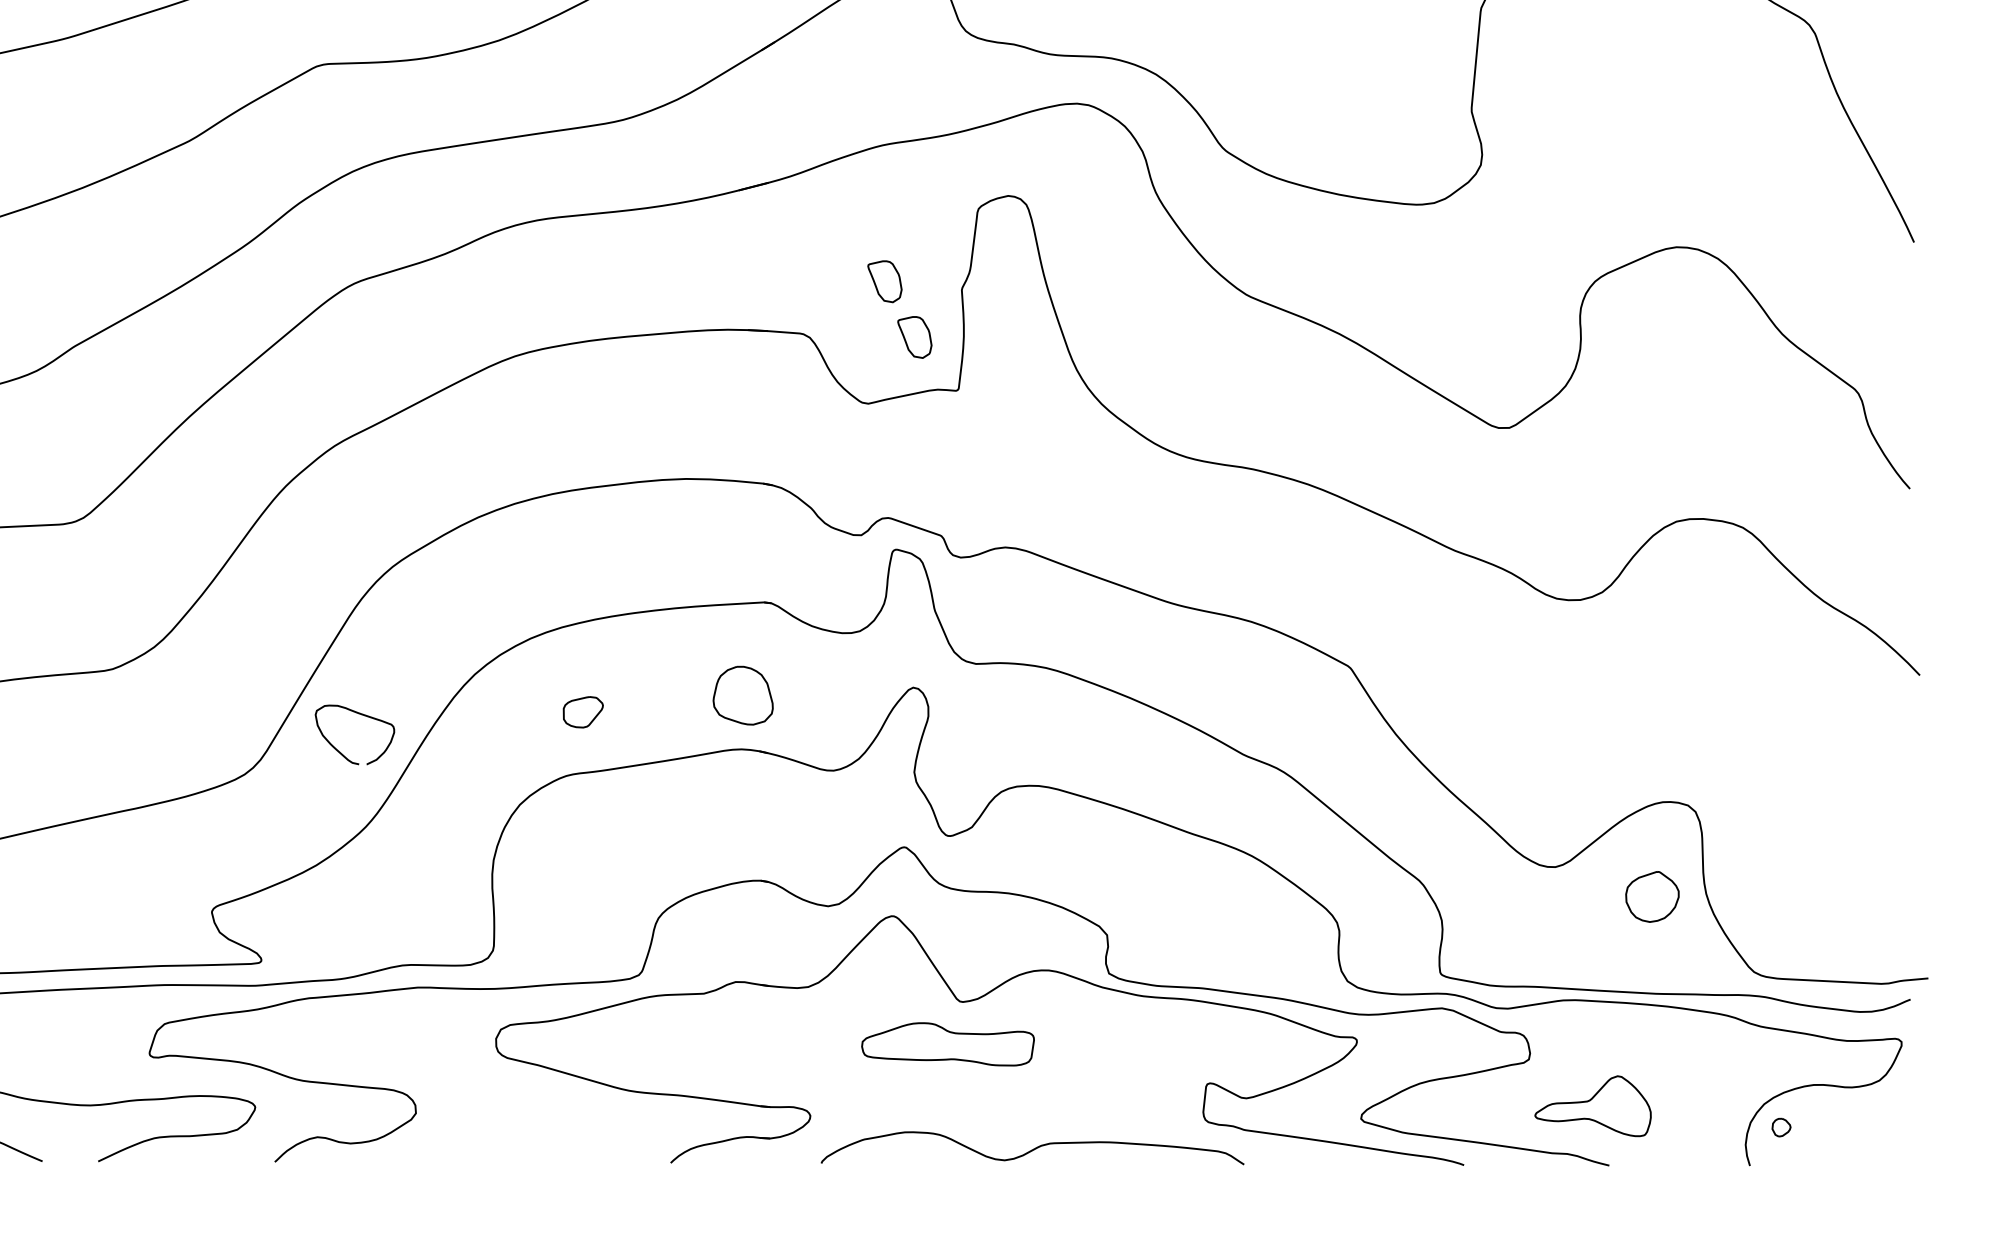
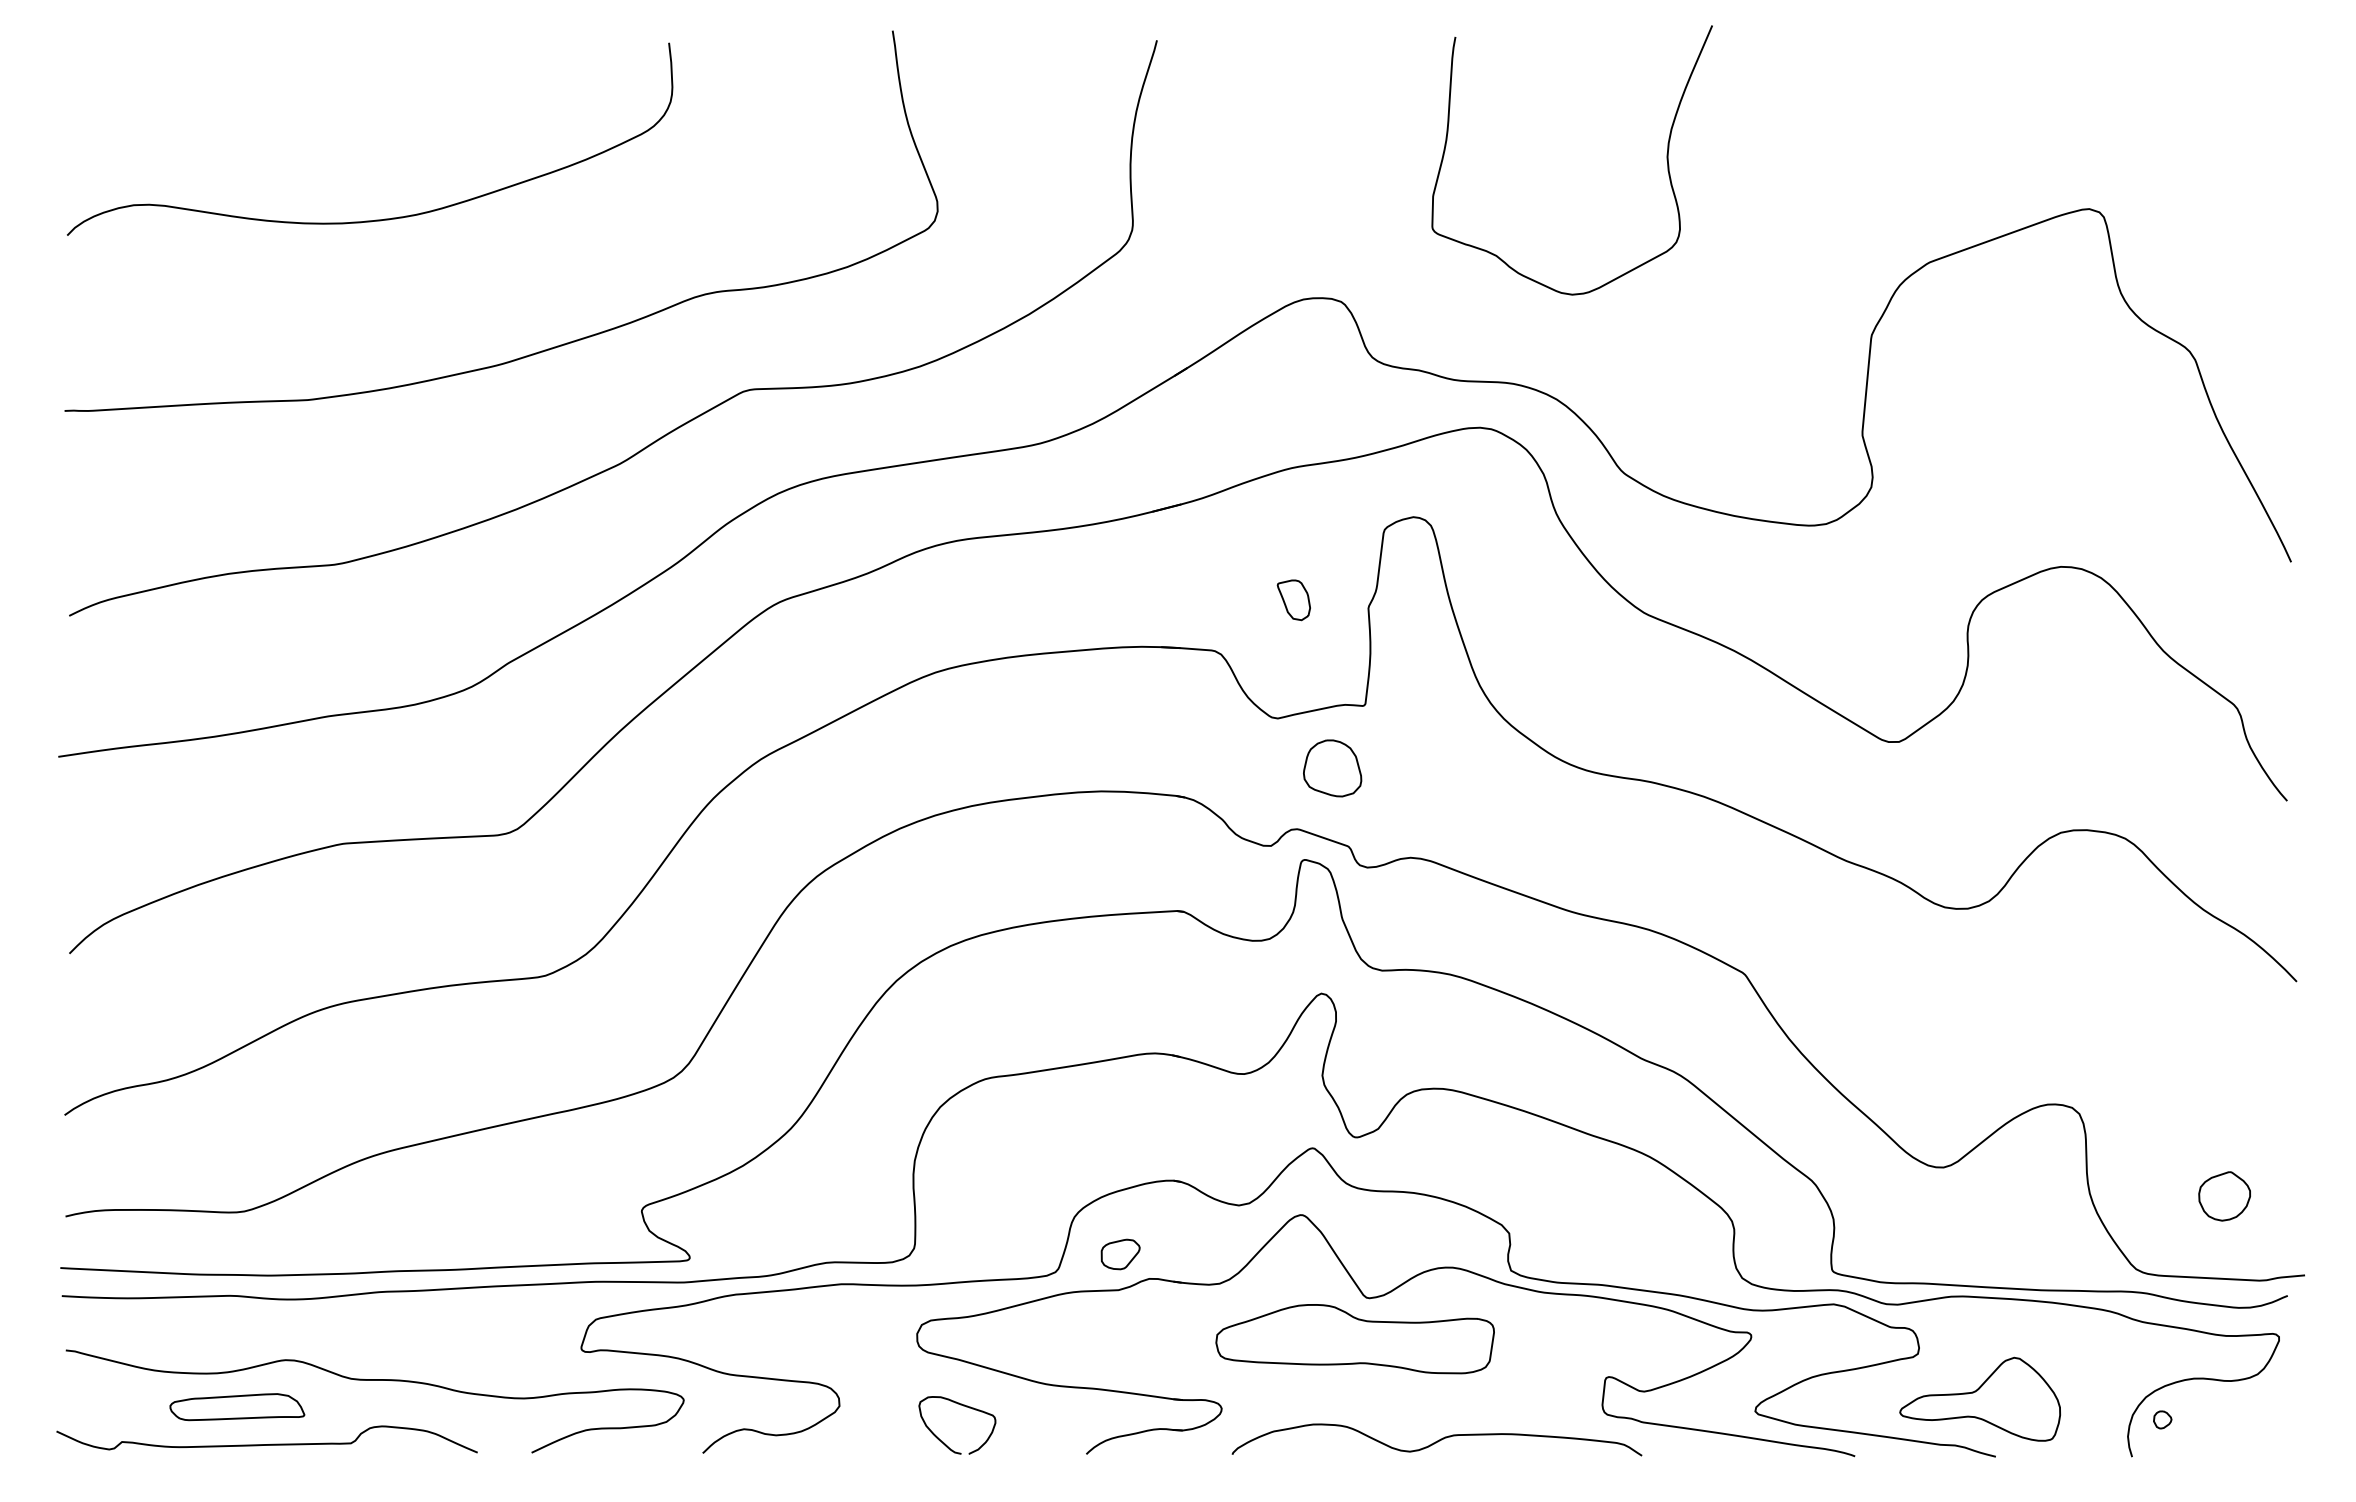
part: (914, 337) -> (1322, 654), removed
part: (743, 695) -> (1332, 768), moved
part: (583, 712) -> (1120, 1254), moved
curve: (361, 715) -> (963, 1406), moved
part: (1652, 897) -> (2224, 1196), moved
part: (947, 1044) -> (1354, 1339), size x1.67
part: (1592, 1105) -> (1979, 1398), size x1.43

